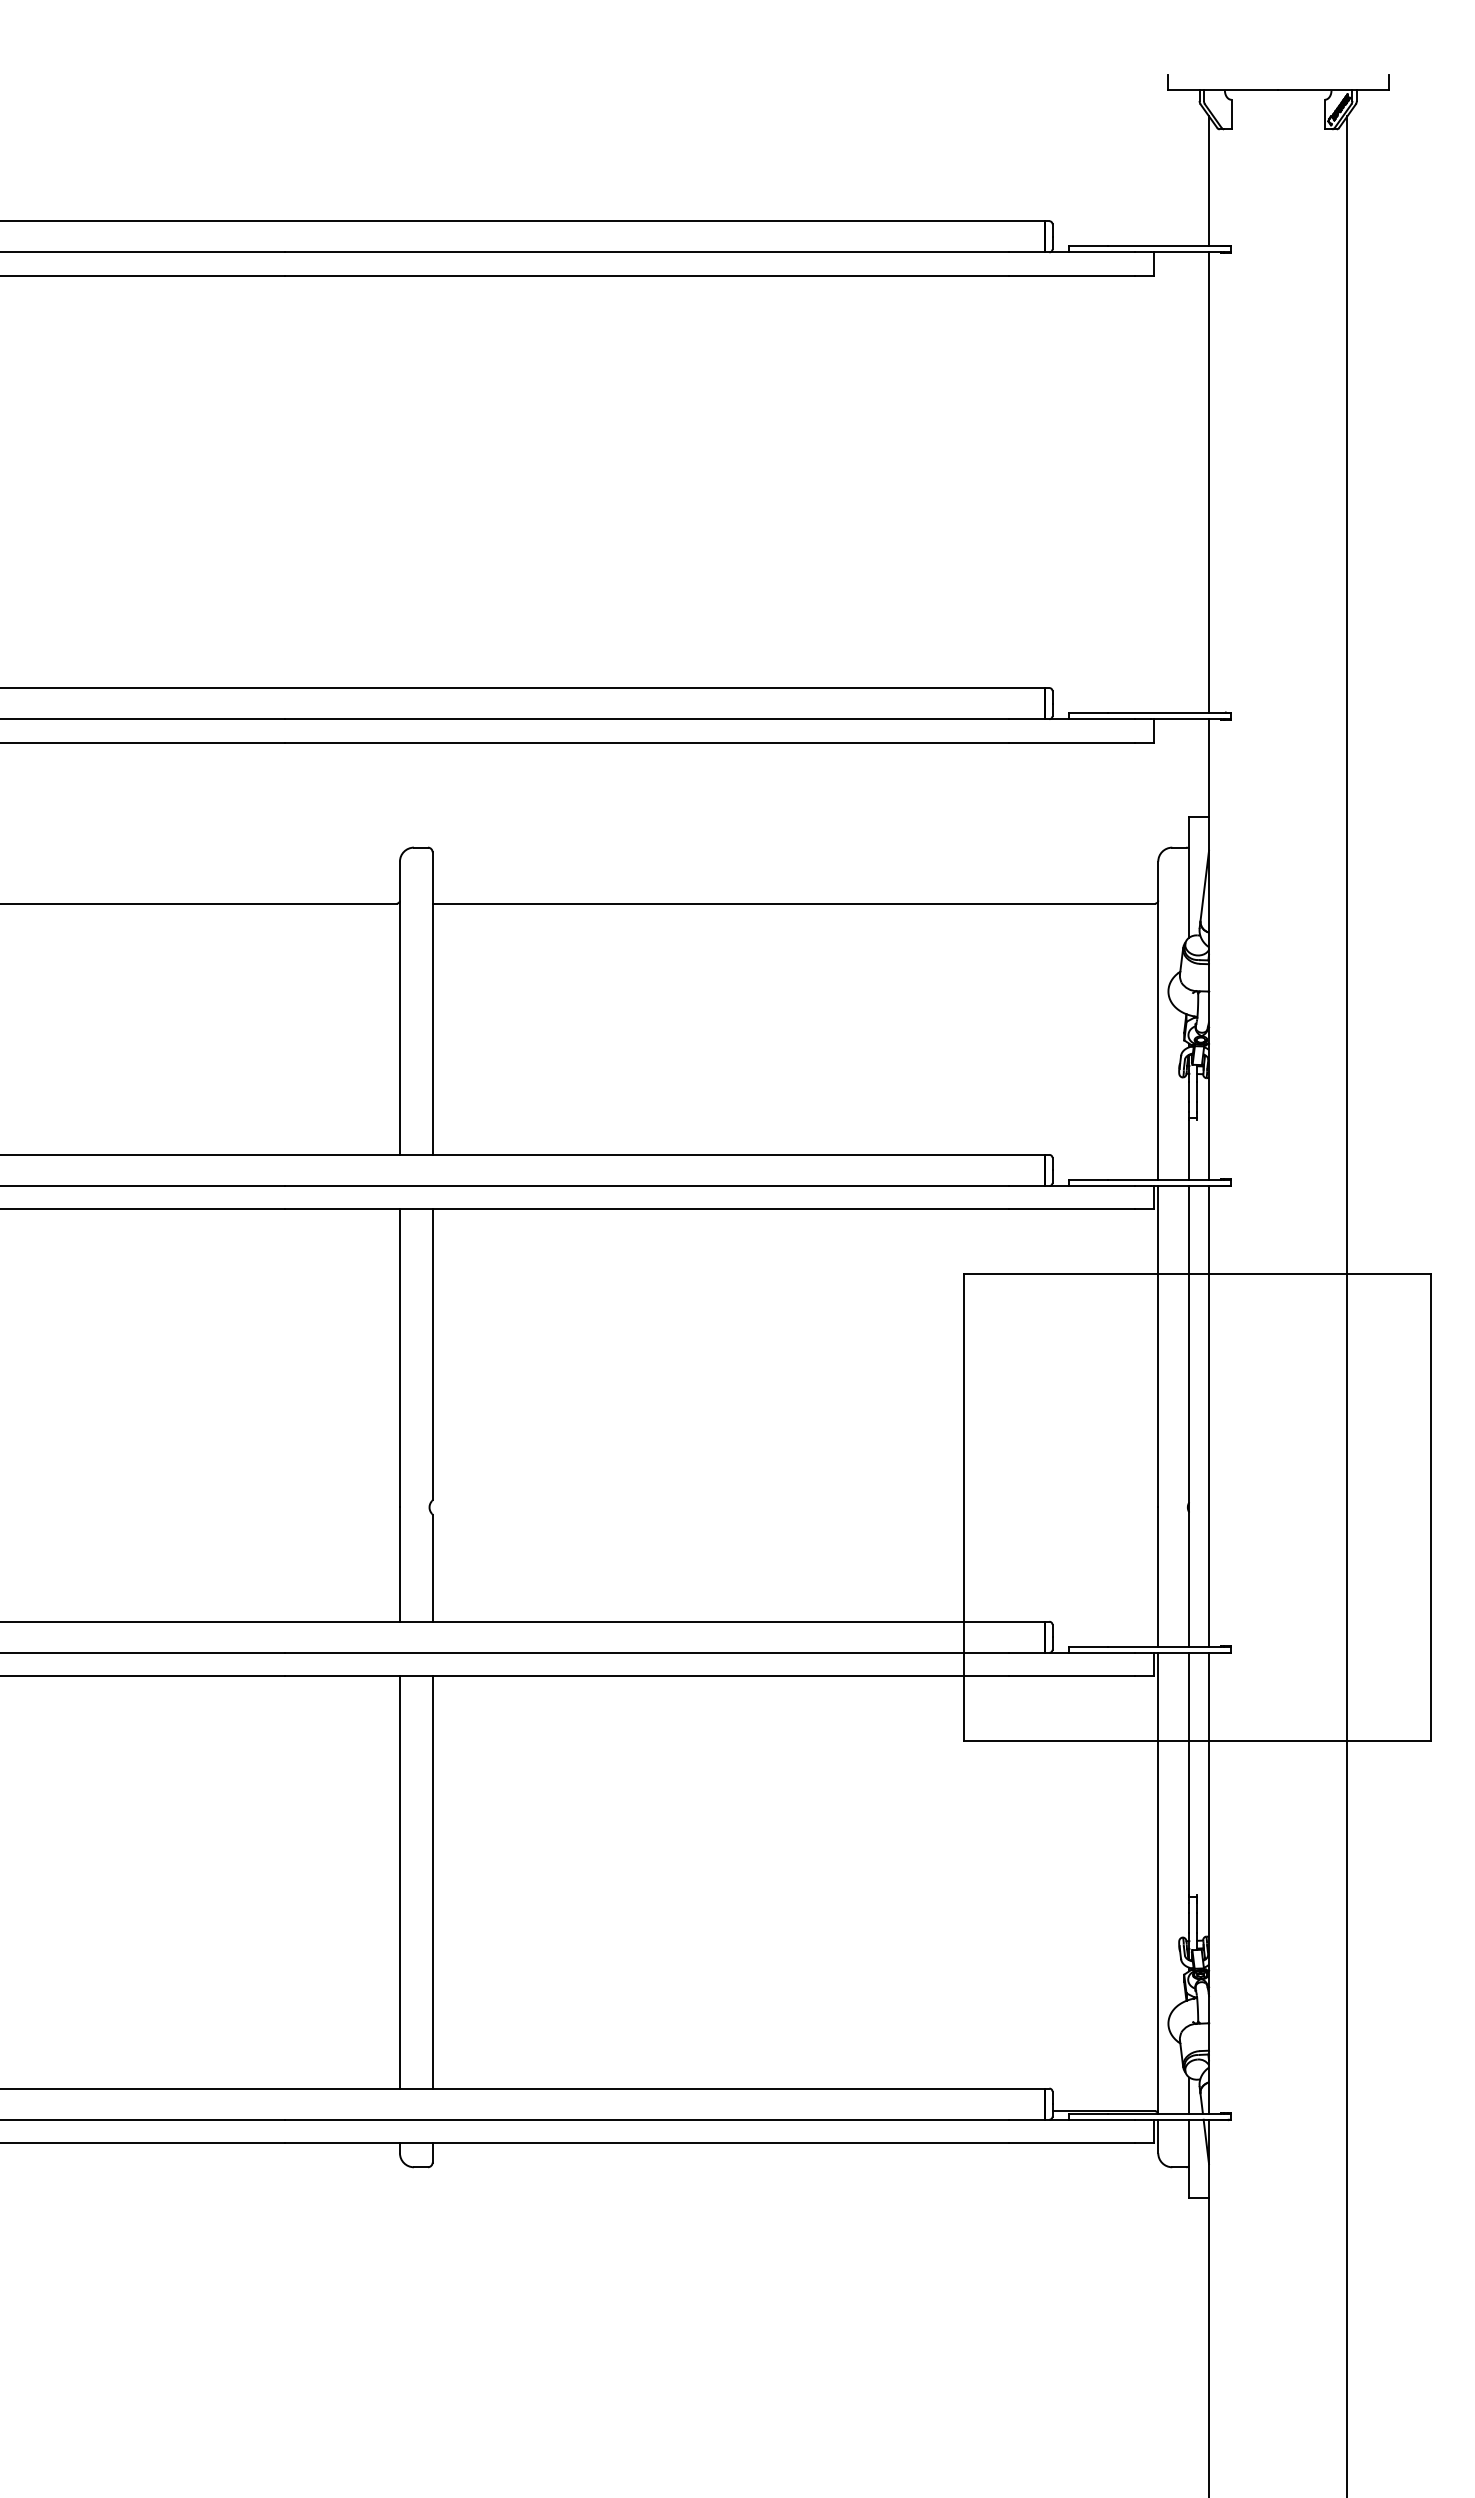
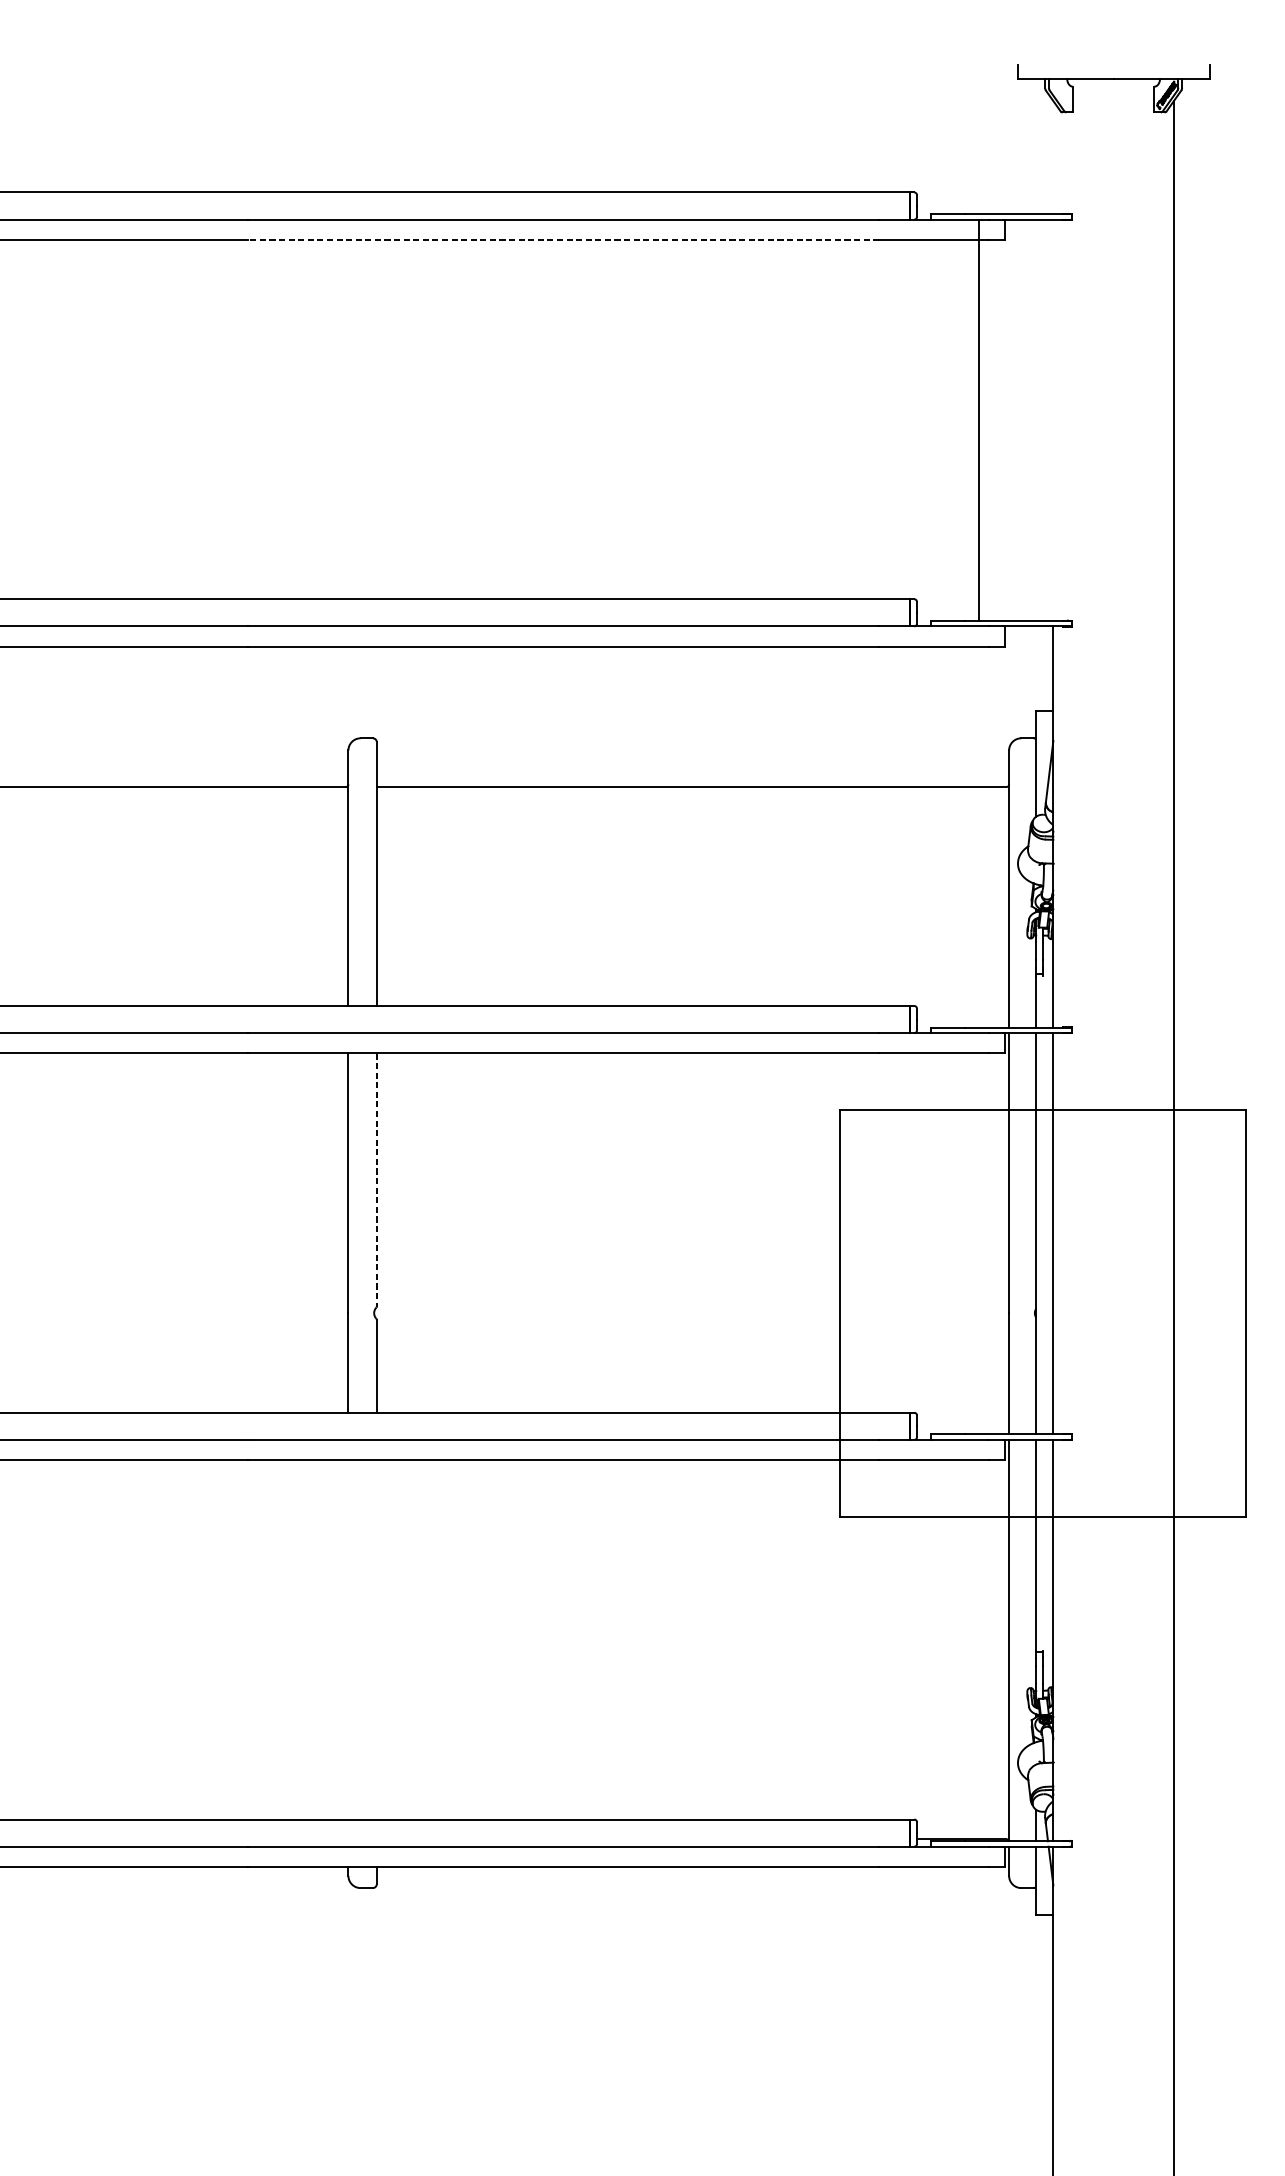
line: (1209, 181) -> (1053, 157), removed
line: (646, 275) -> (563, 239), solid -> dashed
line: (1209, 482) -> (979, 420), moved
line: (432, 1355) -> (376, 1180), solid -> dashed
line: (399, 1882) -> (348, 1639), removed
line: (432, 1882) -> (376, 1639), removed

